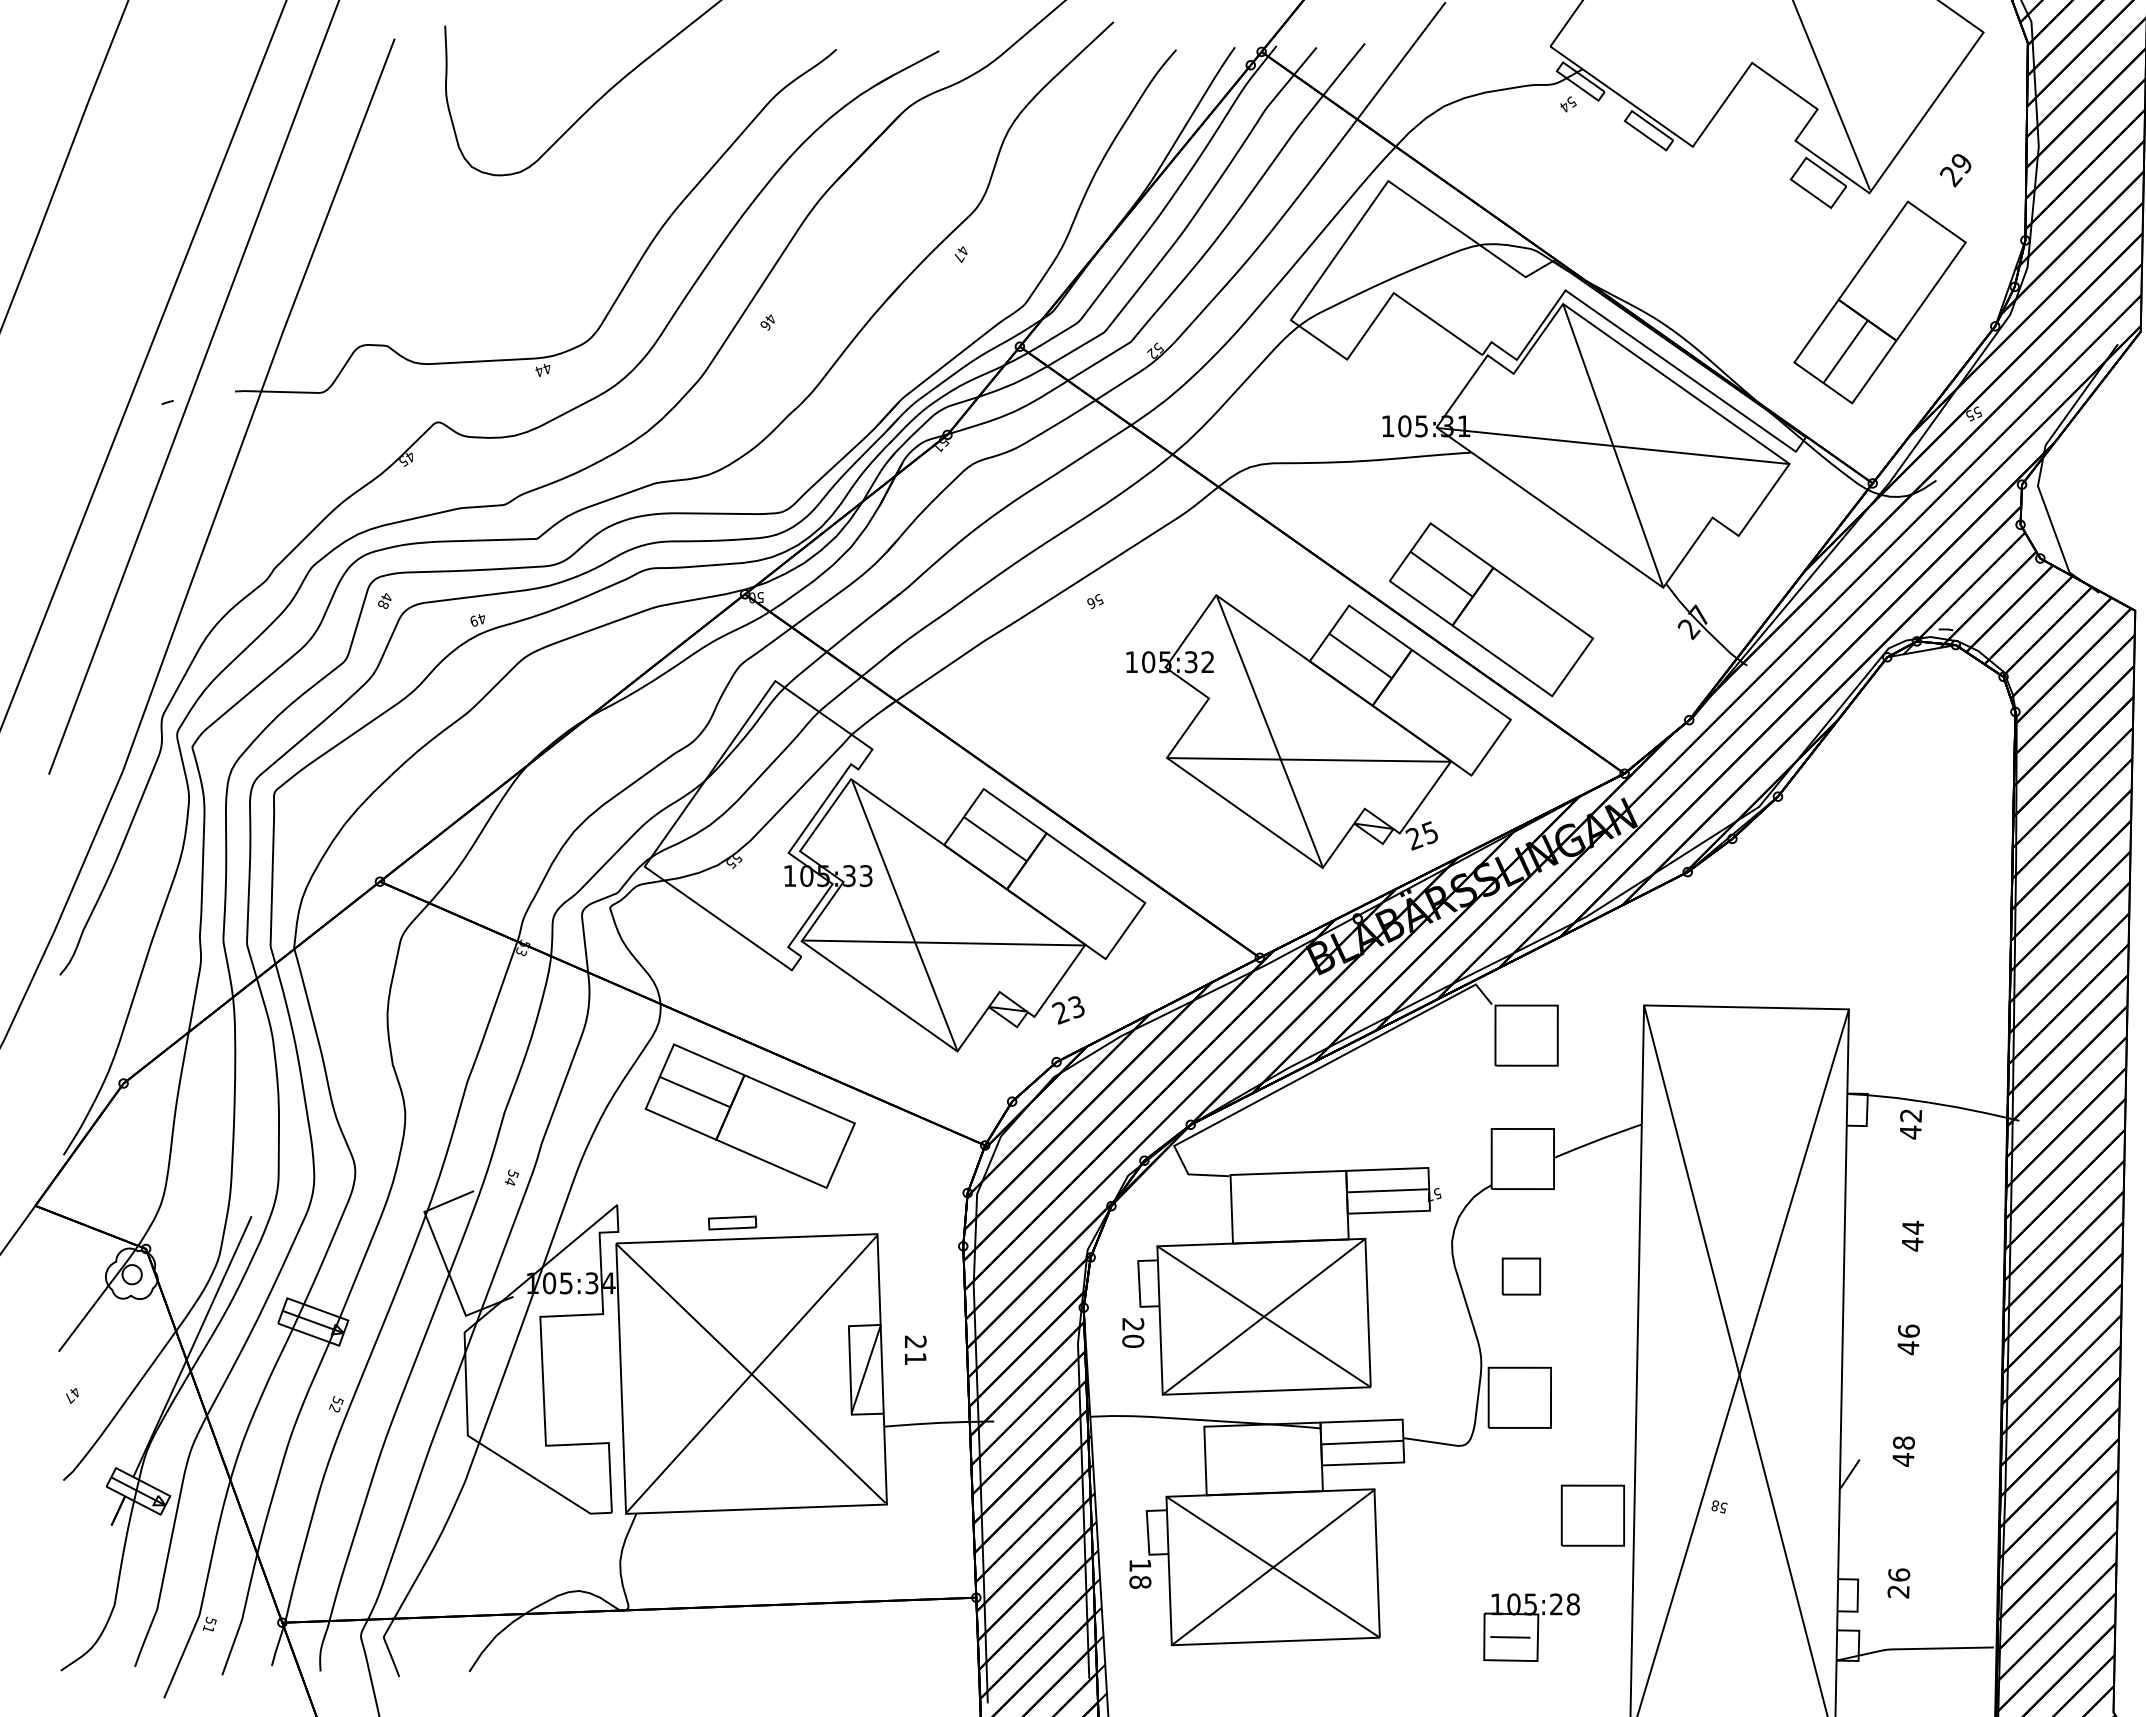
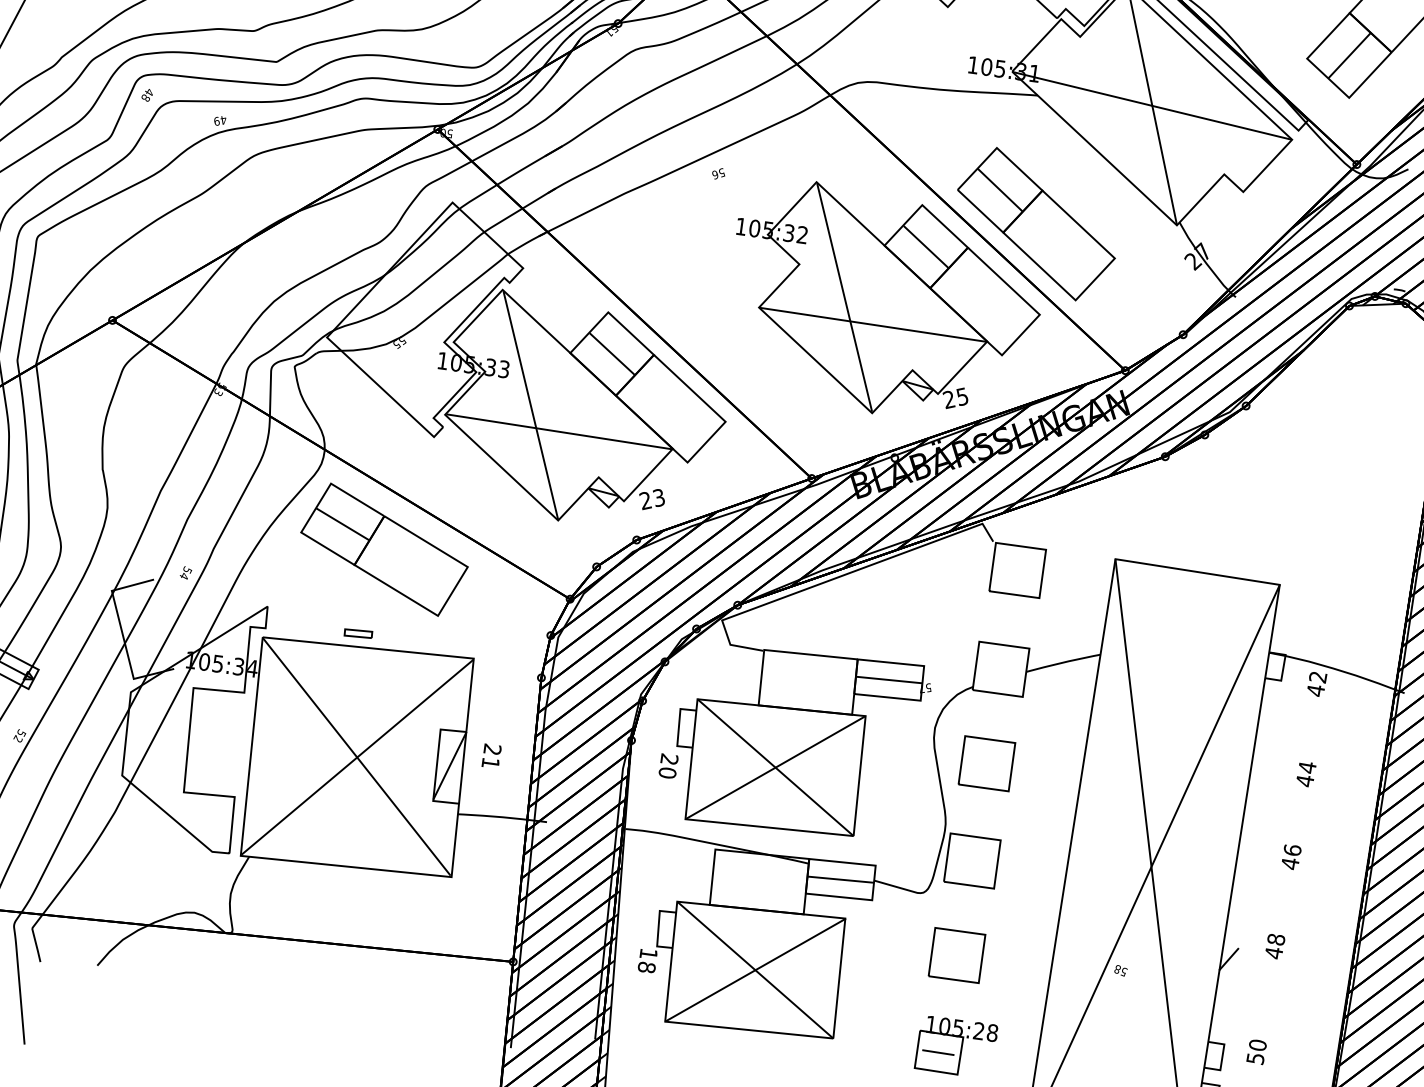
part: (732, 1222) -> (358, 633), size x0.71
part: (1521, 1276) -> (987, 763), size x1.67
part: (1592, 1515) -> (956, 955), moved
text: (1898, 1583) -> (1256, 1052), 26 -> 50

